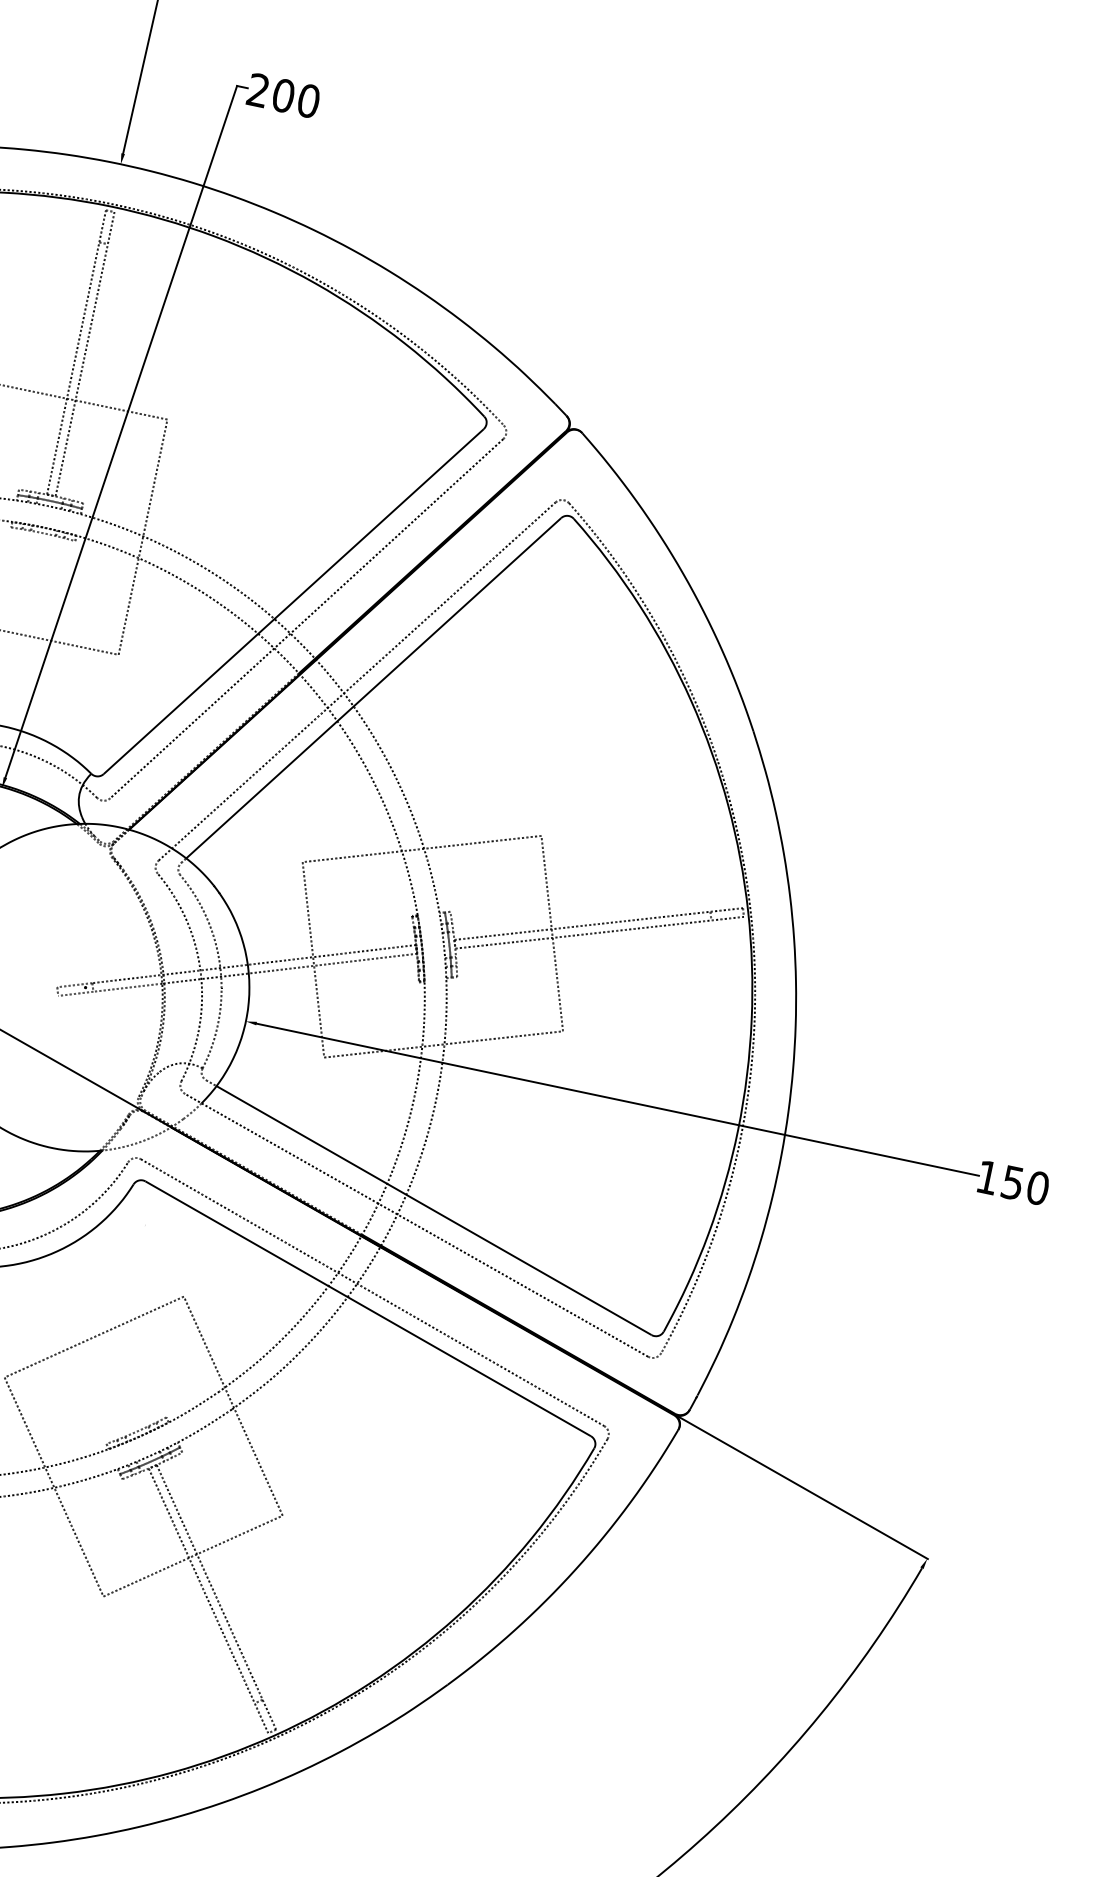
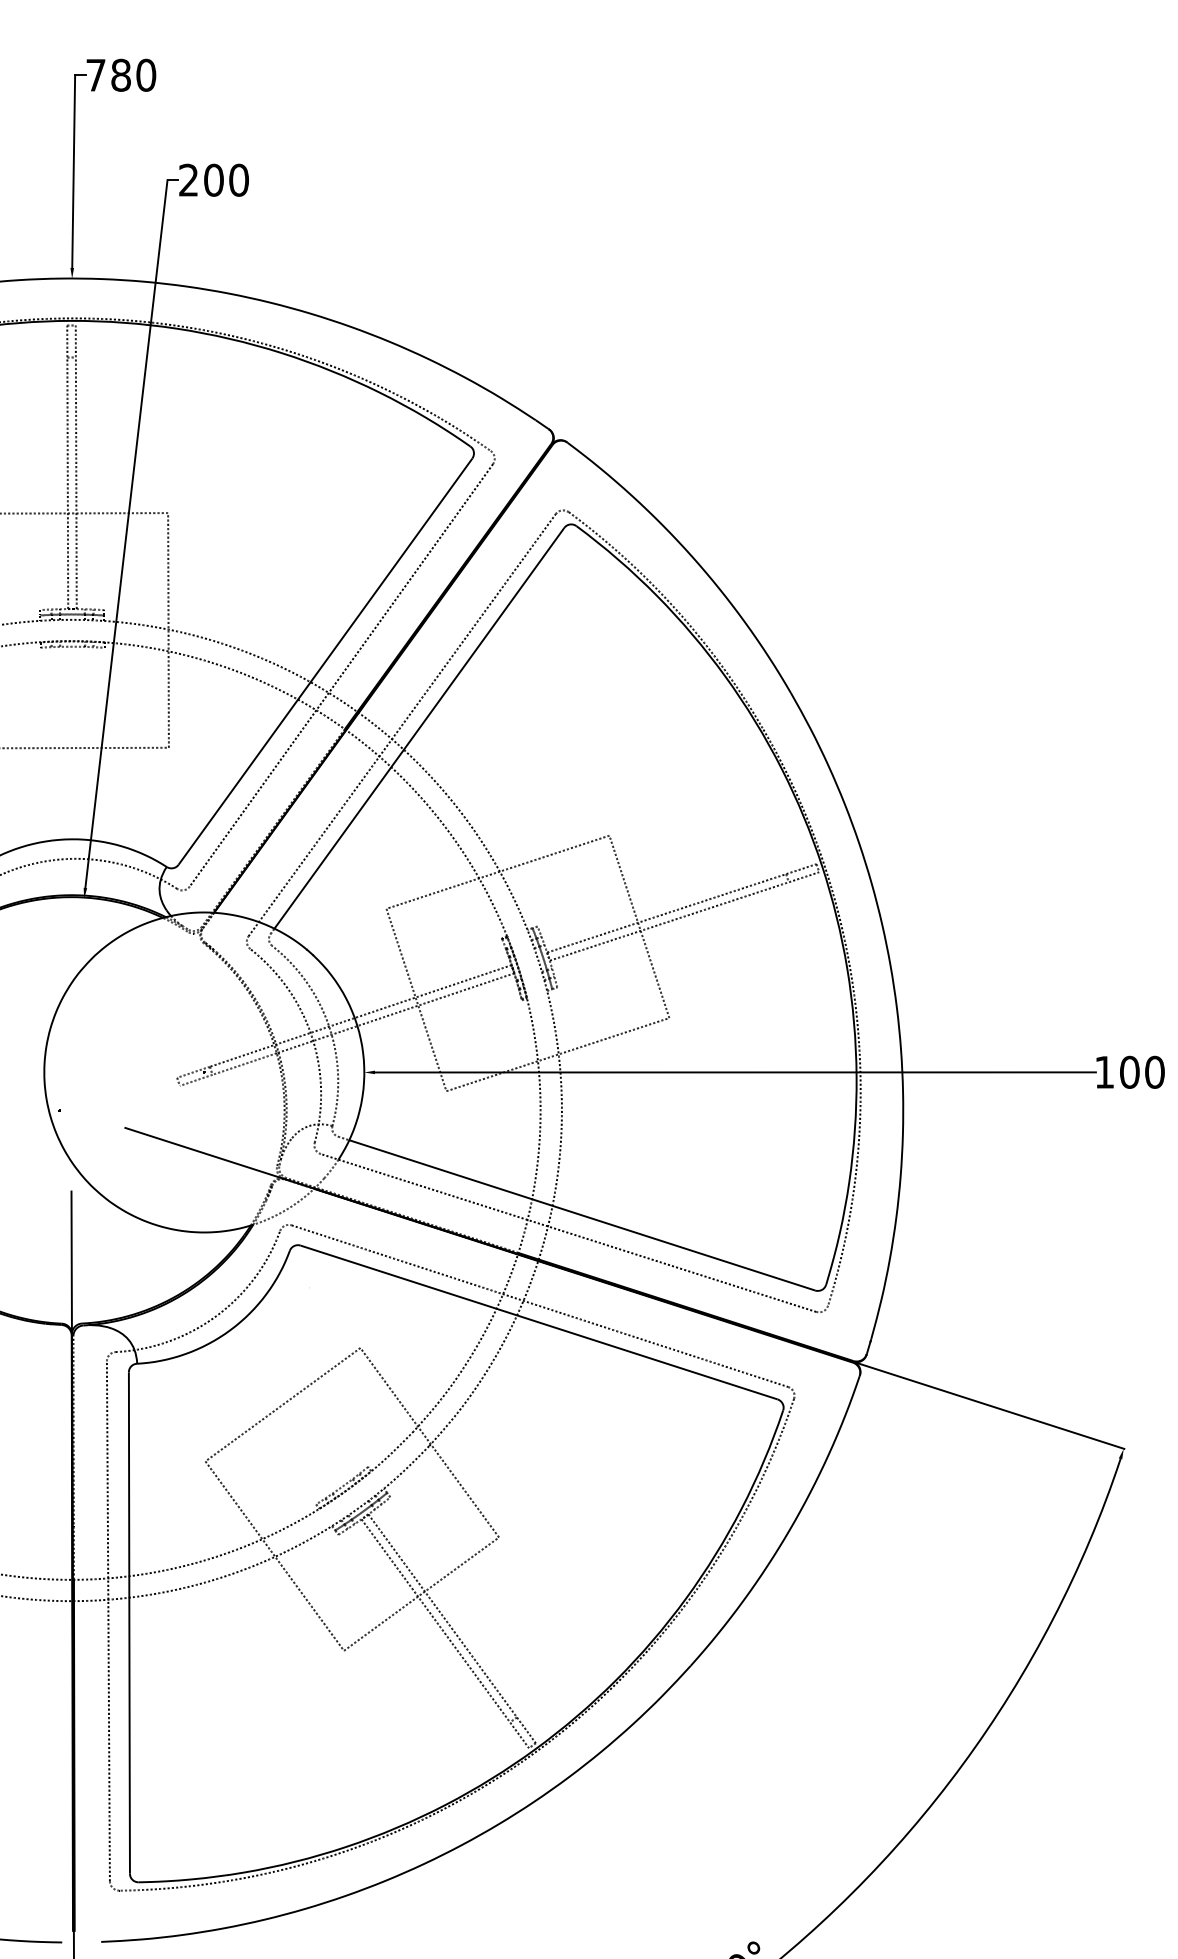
text: (1012, 1181) -> (1129, 1071), 150 -> 100

